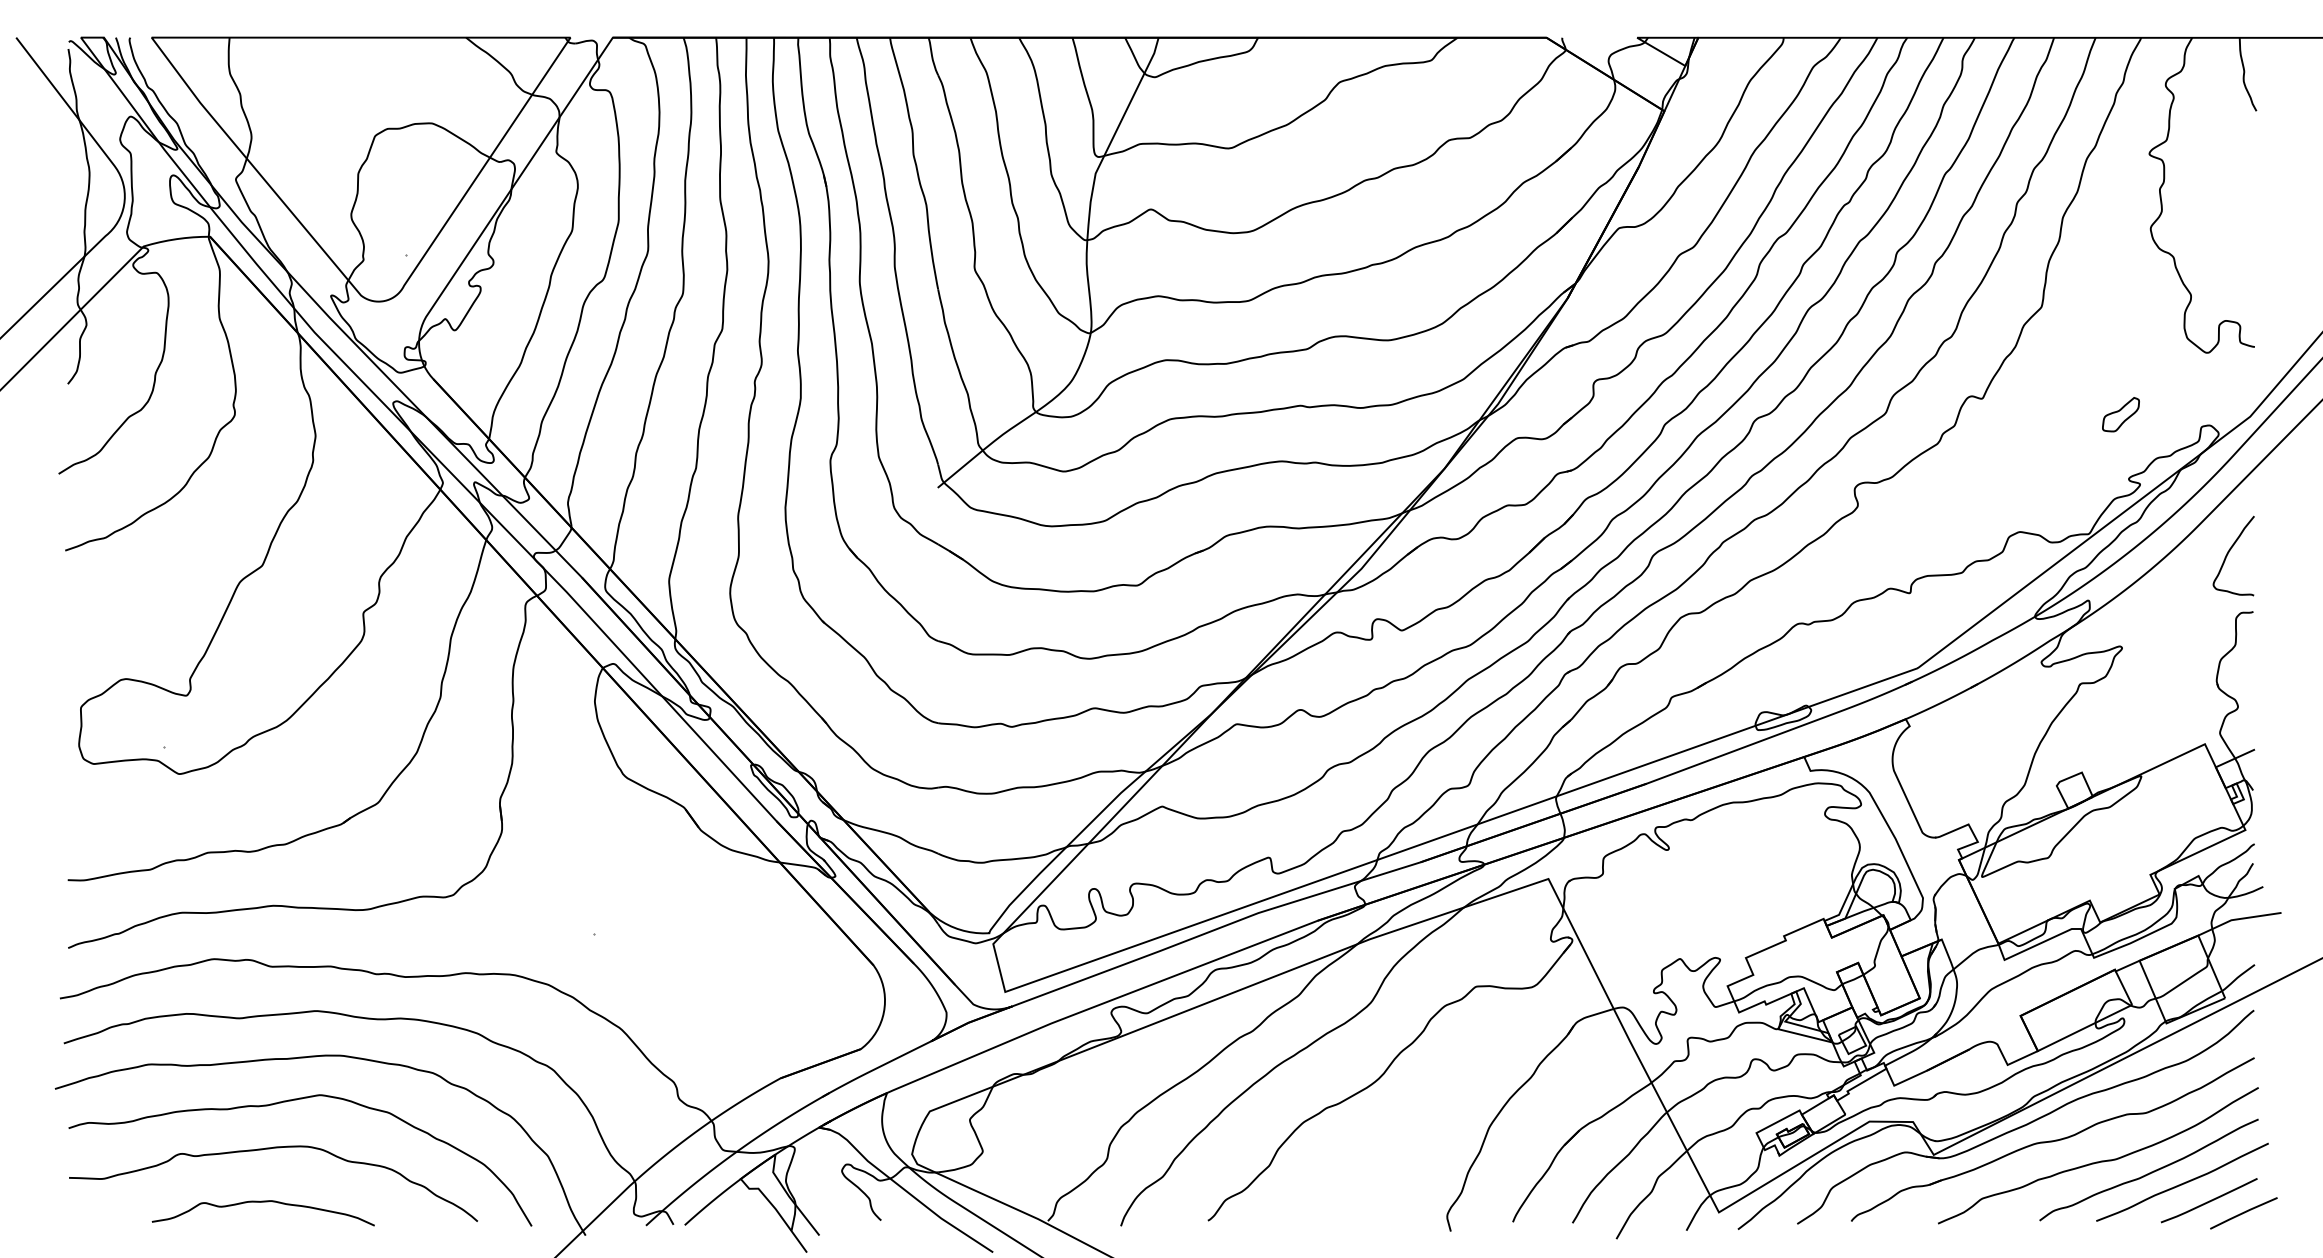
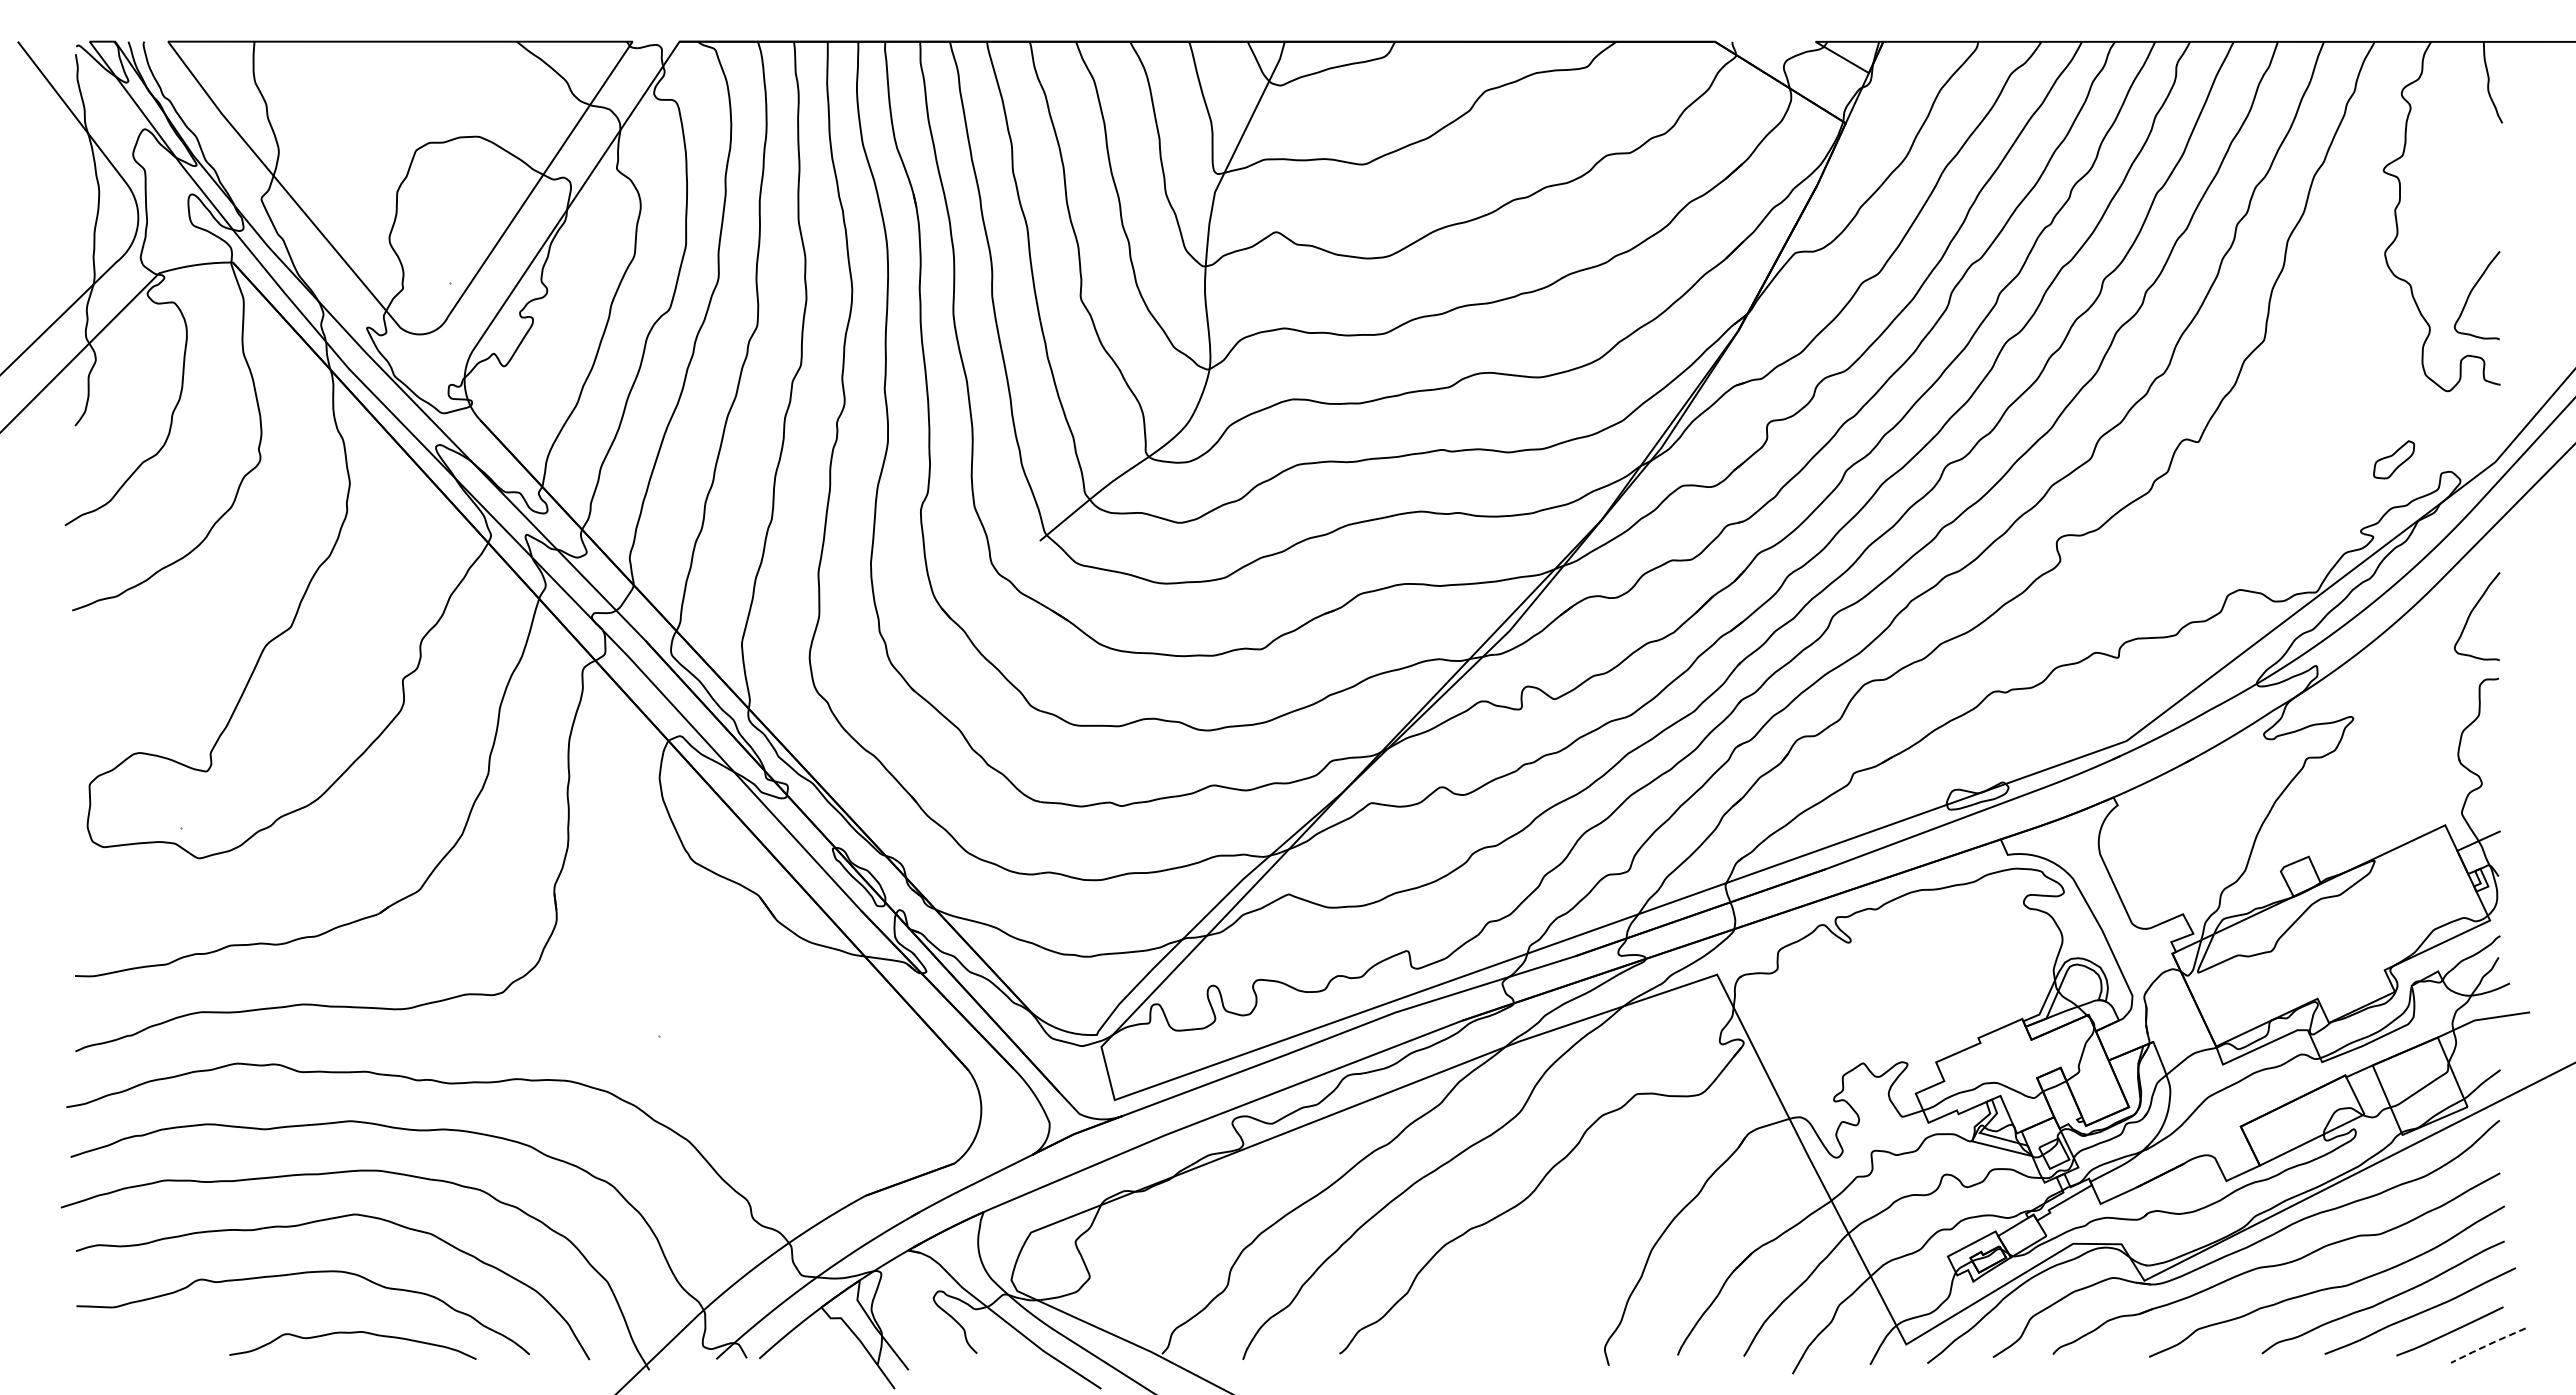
curve: (2228, 264) -> (2471, 293), added
part: (2121, 414) -> (2394, 459), moved
curve: (262, 1202) -> (352, 1333), moved
line: (2243, 1213) -> (2487, 1345), solid -> dashed

